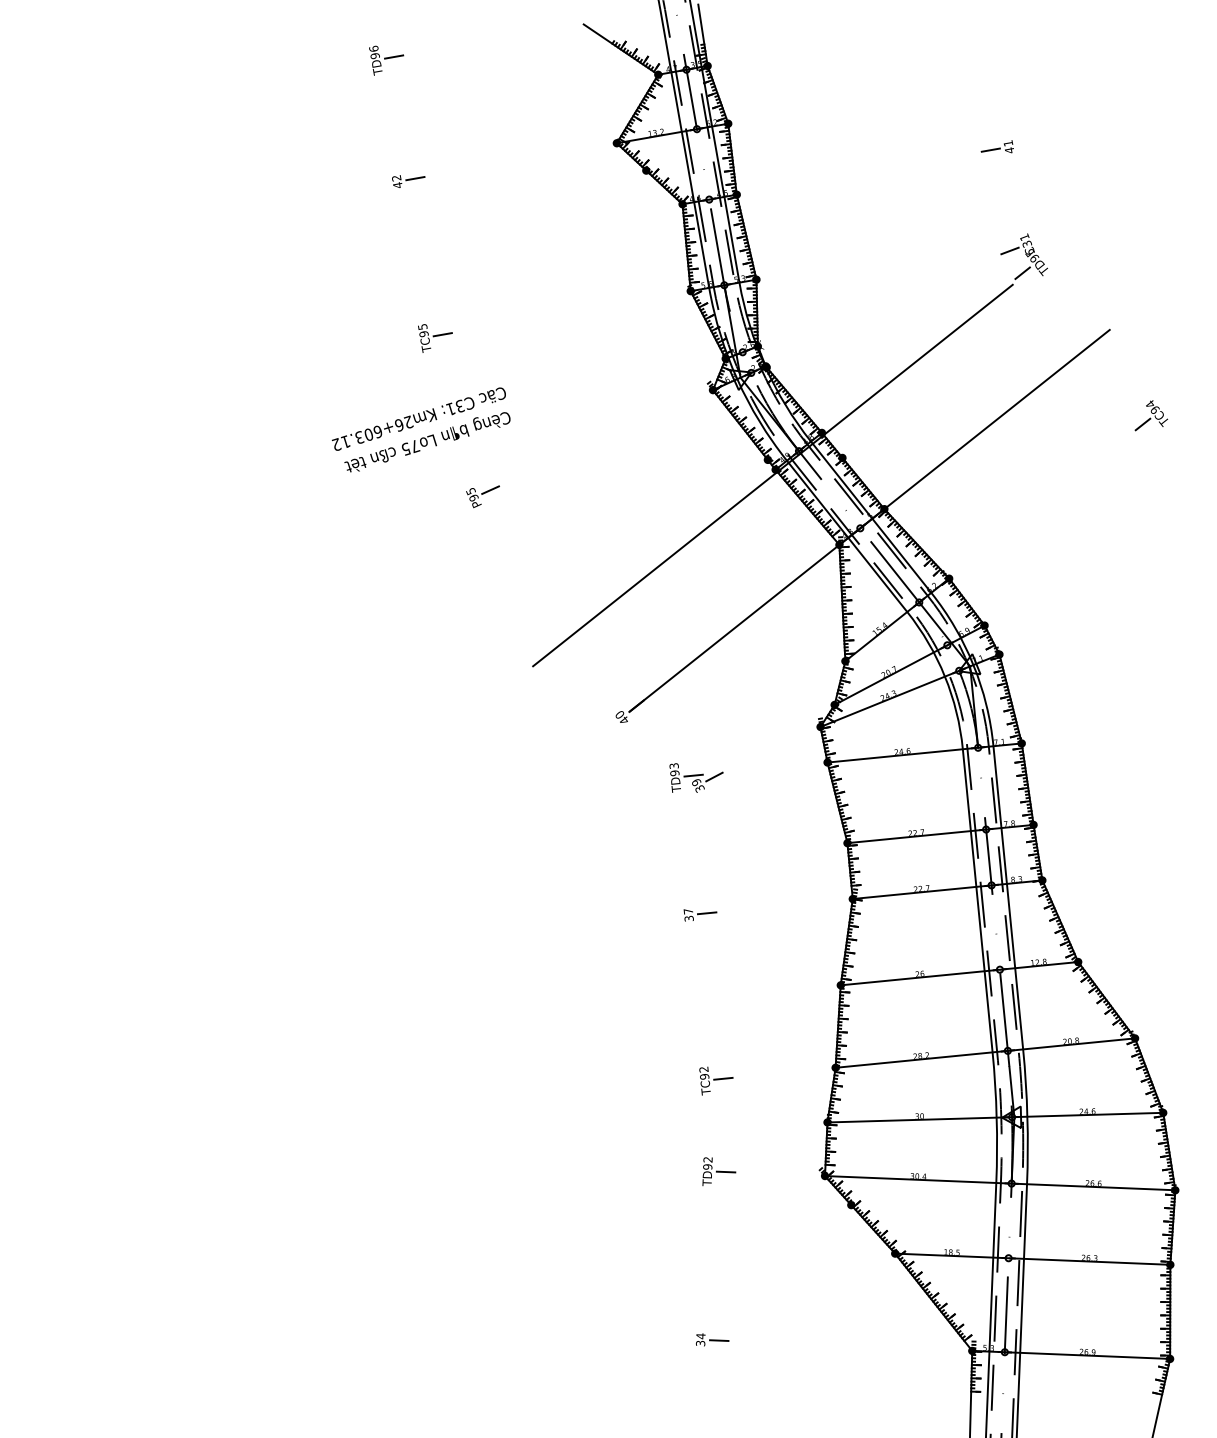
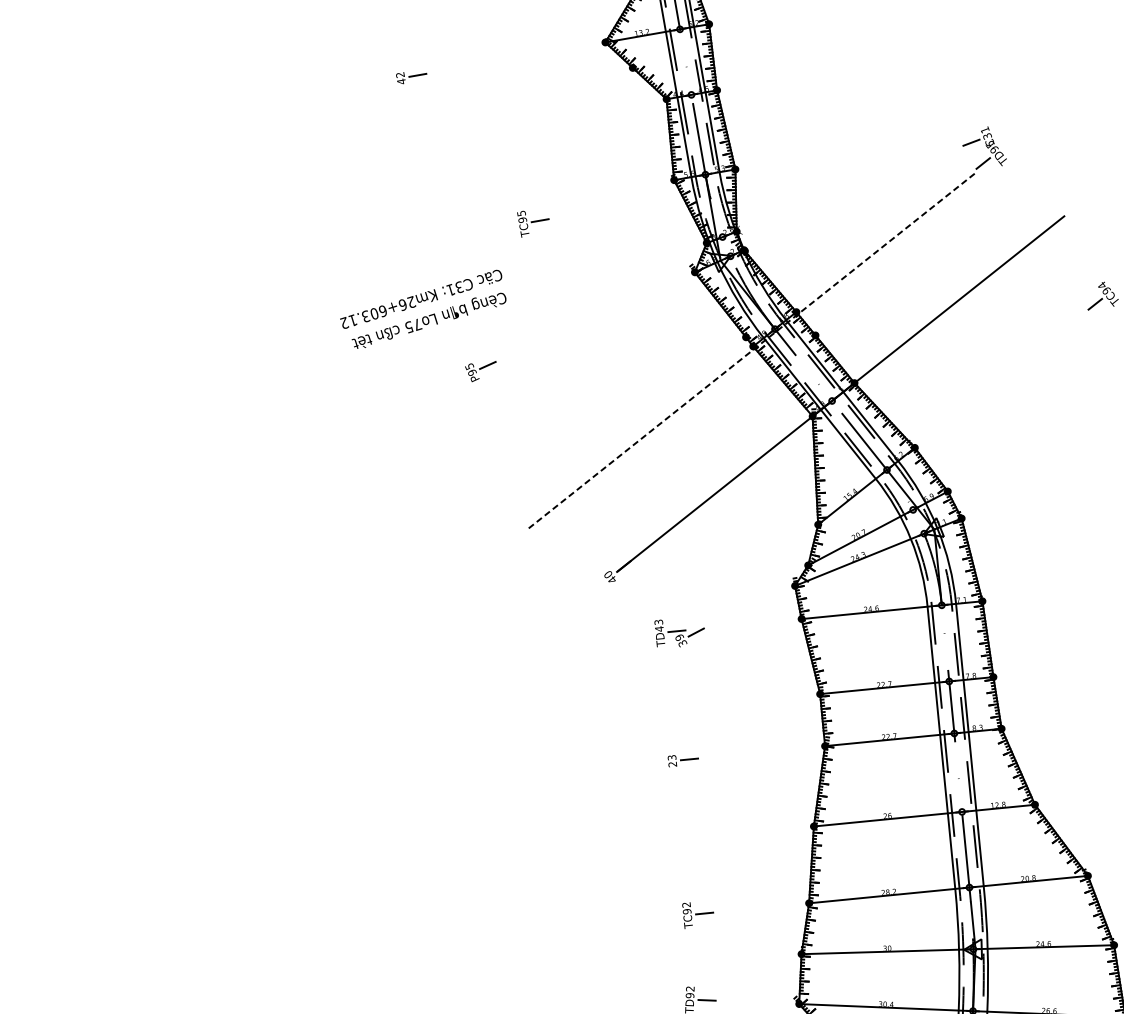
part: (996, 146) -> (958, 45), removed
part: (435, 338) -> (533, 224), moved
line: (772, 475) -> (750, 351), solid -> dashed
text: (674, 773) -> (659, 629), TD93 -> TD43
text: (688, 914) -> (672, 760), 37 -> 23

